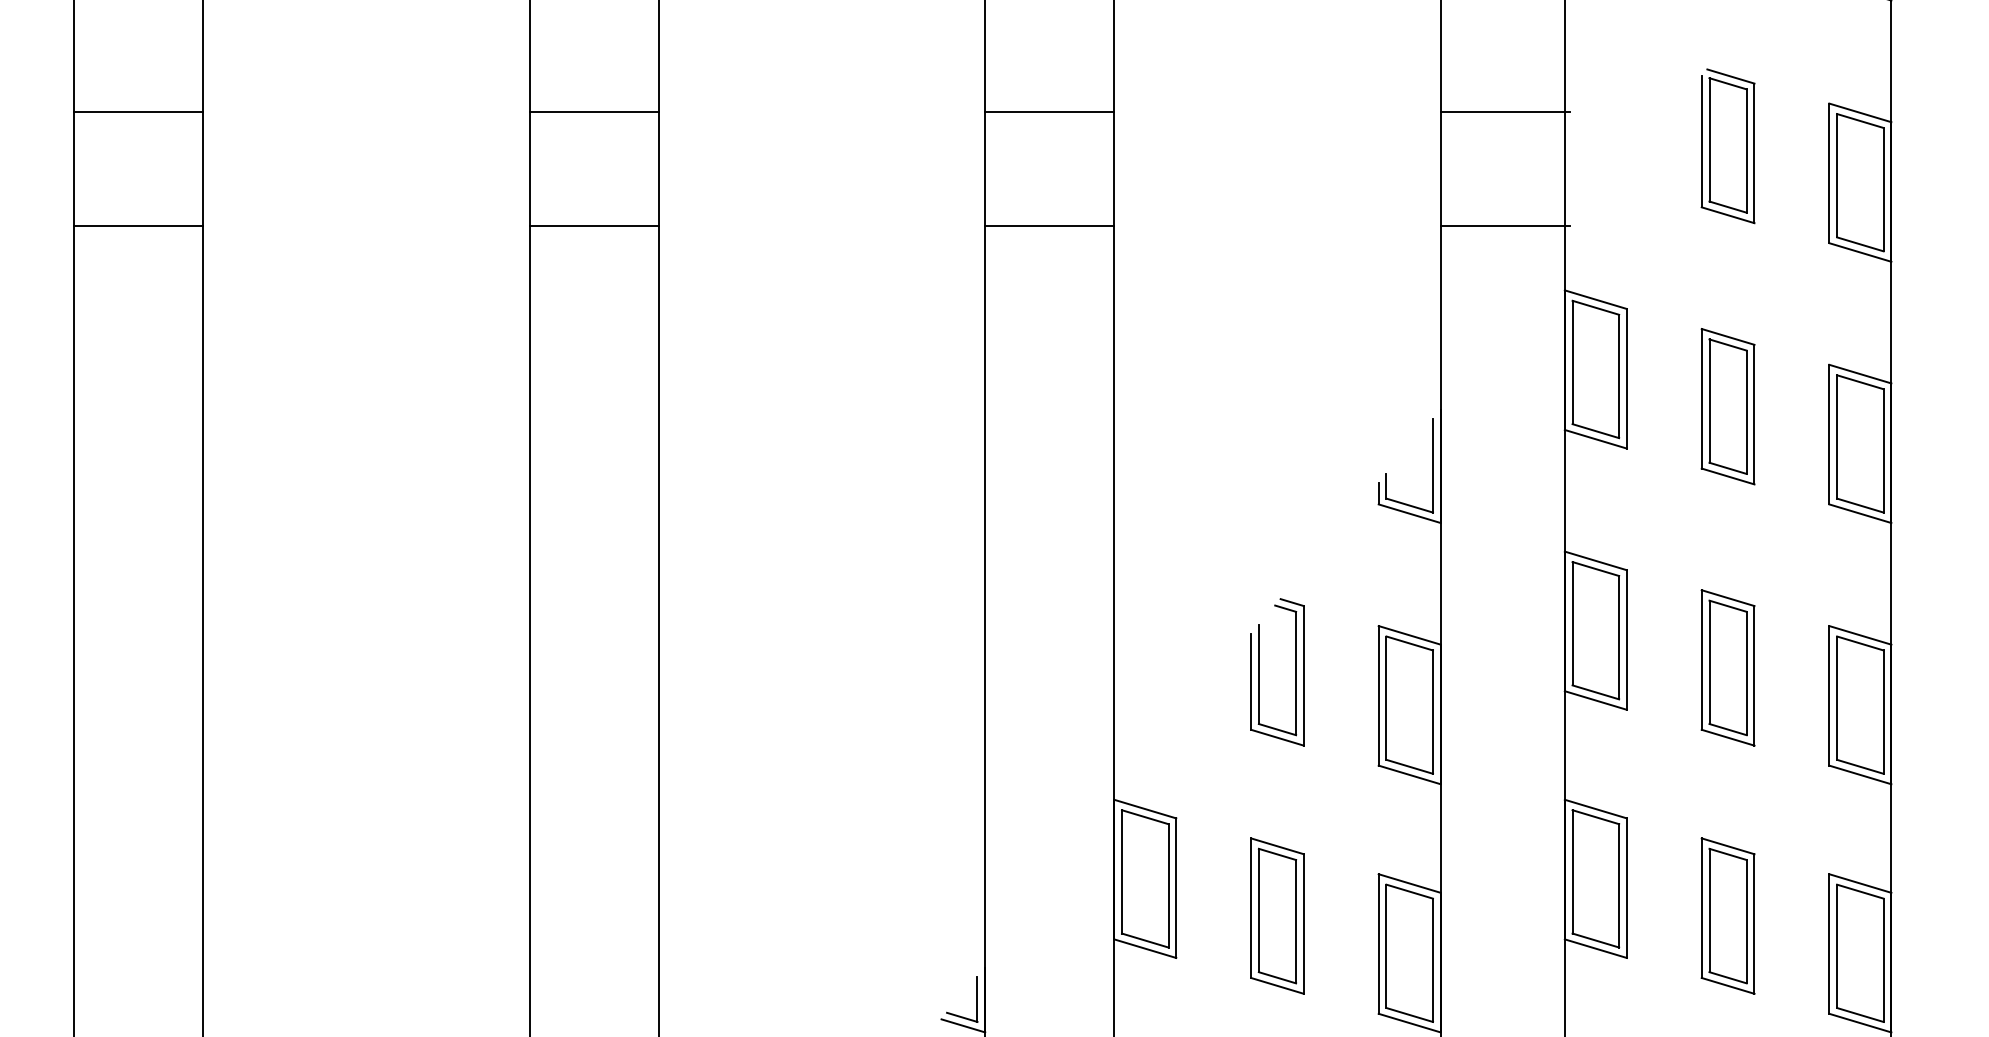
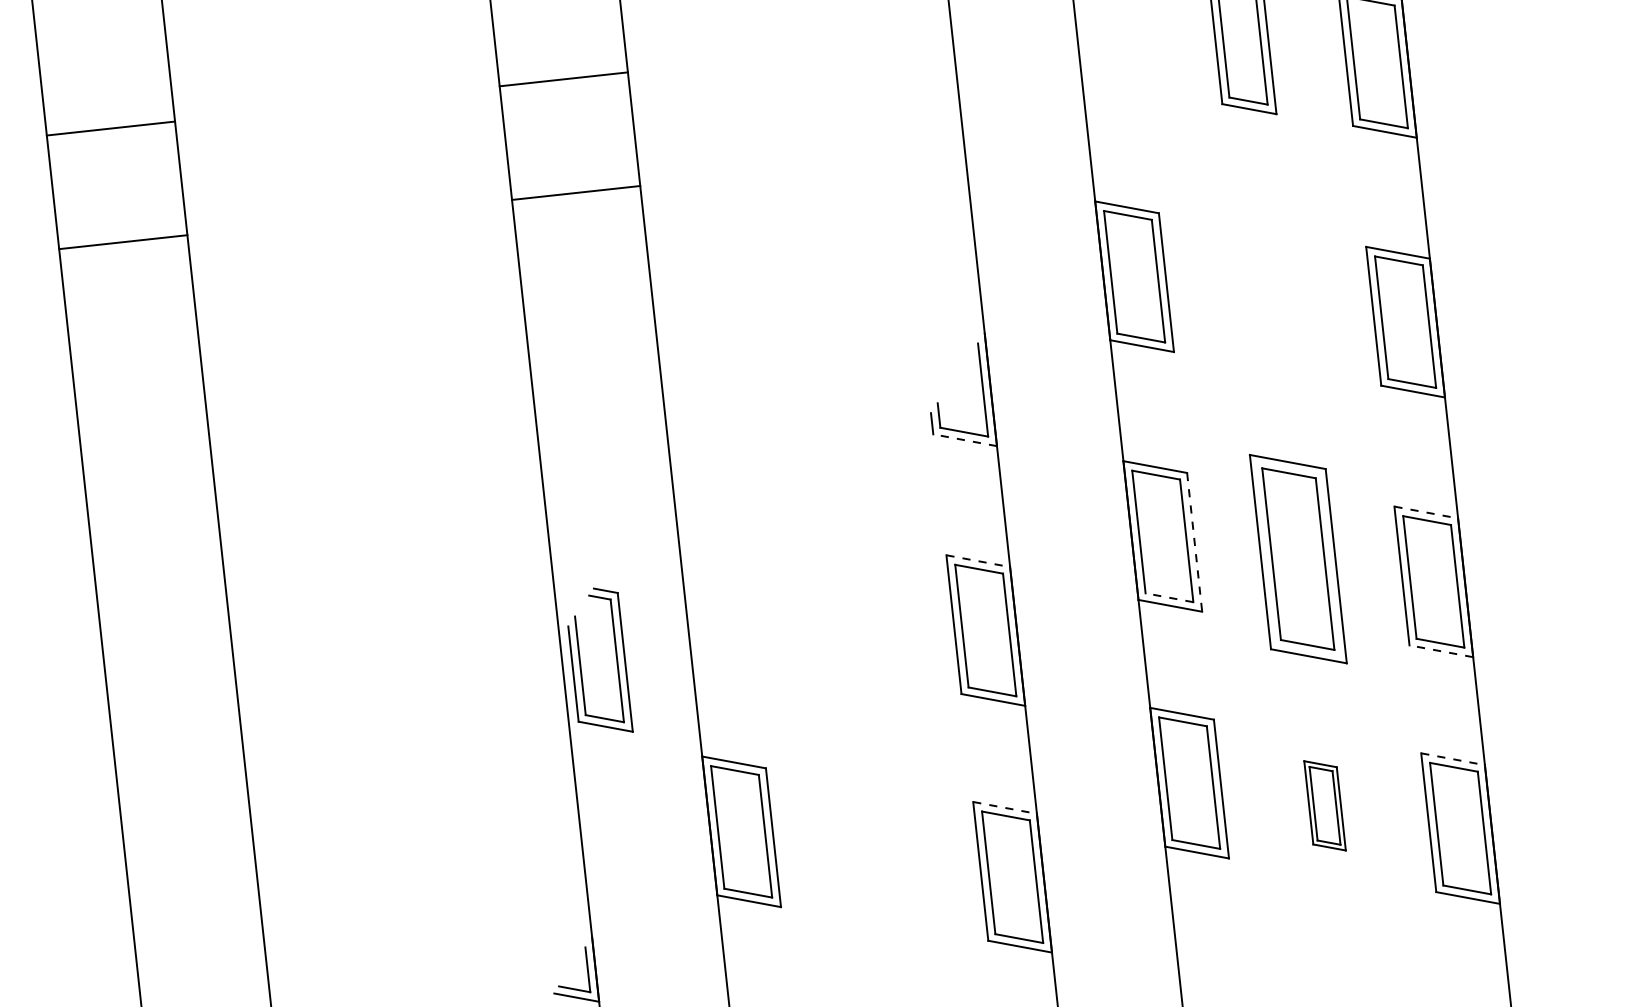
line: (1504, 111) -> (1015, 30), removed
line: (1504, 225) -> (1028, 143), removed
part: (1727, 406) -> (1269, 299), removed
line: (1409, 513) -> (964, 440), solid -> dashed
line: (1410, 635) -> (979, 561), solid -> dashed
line: (1860, 635) -> (1426, 512), solid -> dashed
line: (1626, 640) -> (1194, 542), solid -> dashed
part: (1727, 667) -> (1297, 558), size x1.4
part: (1259, 672) -> (580, 663), moved
line: (1595, 692) -> (1169, 597), solid -> dashed
line: (1859, 774) -> (1440, 650), solid -> dashed
line: (1410, 883) -> (1005, 807), solid -> dashed
line: (1860, 883) -> (1453, 759), solid -> dashed
part: (1277, 915) -> (877, 853), removed
part: (1727, 915) -> (1324, 805), size x0.6

